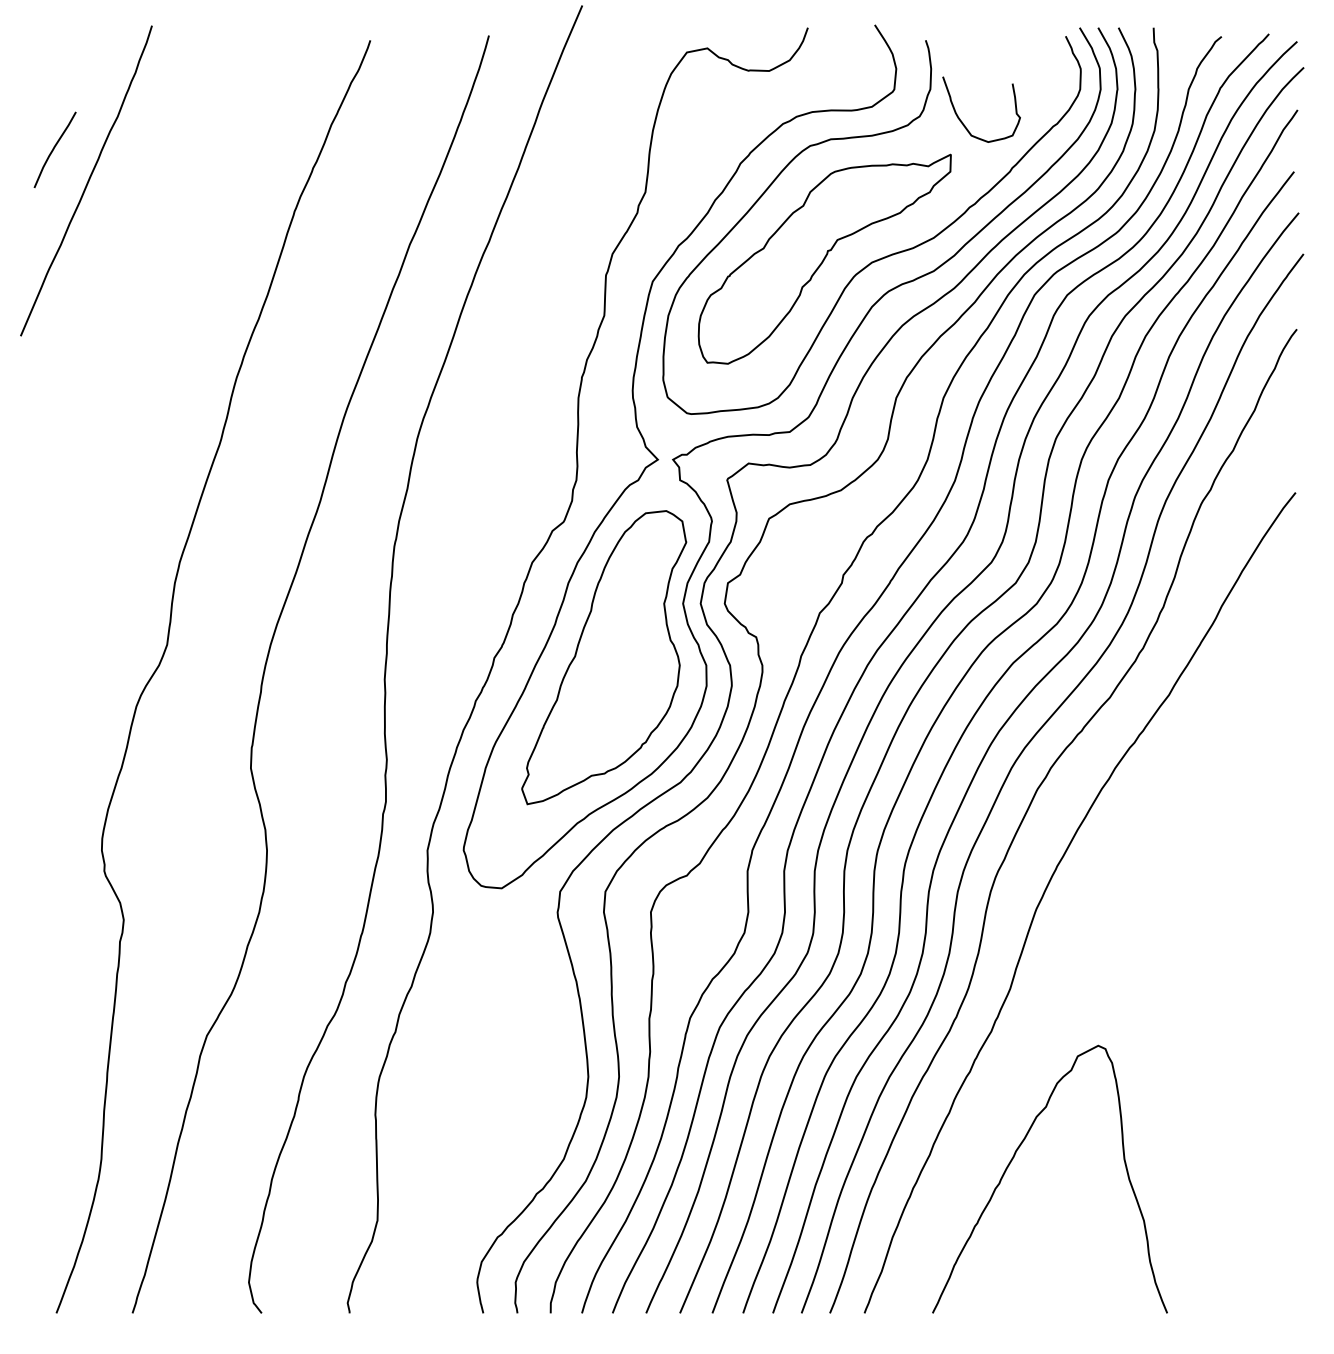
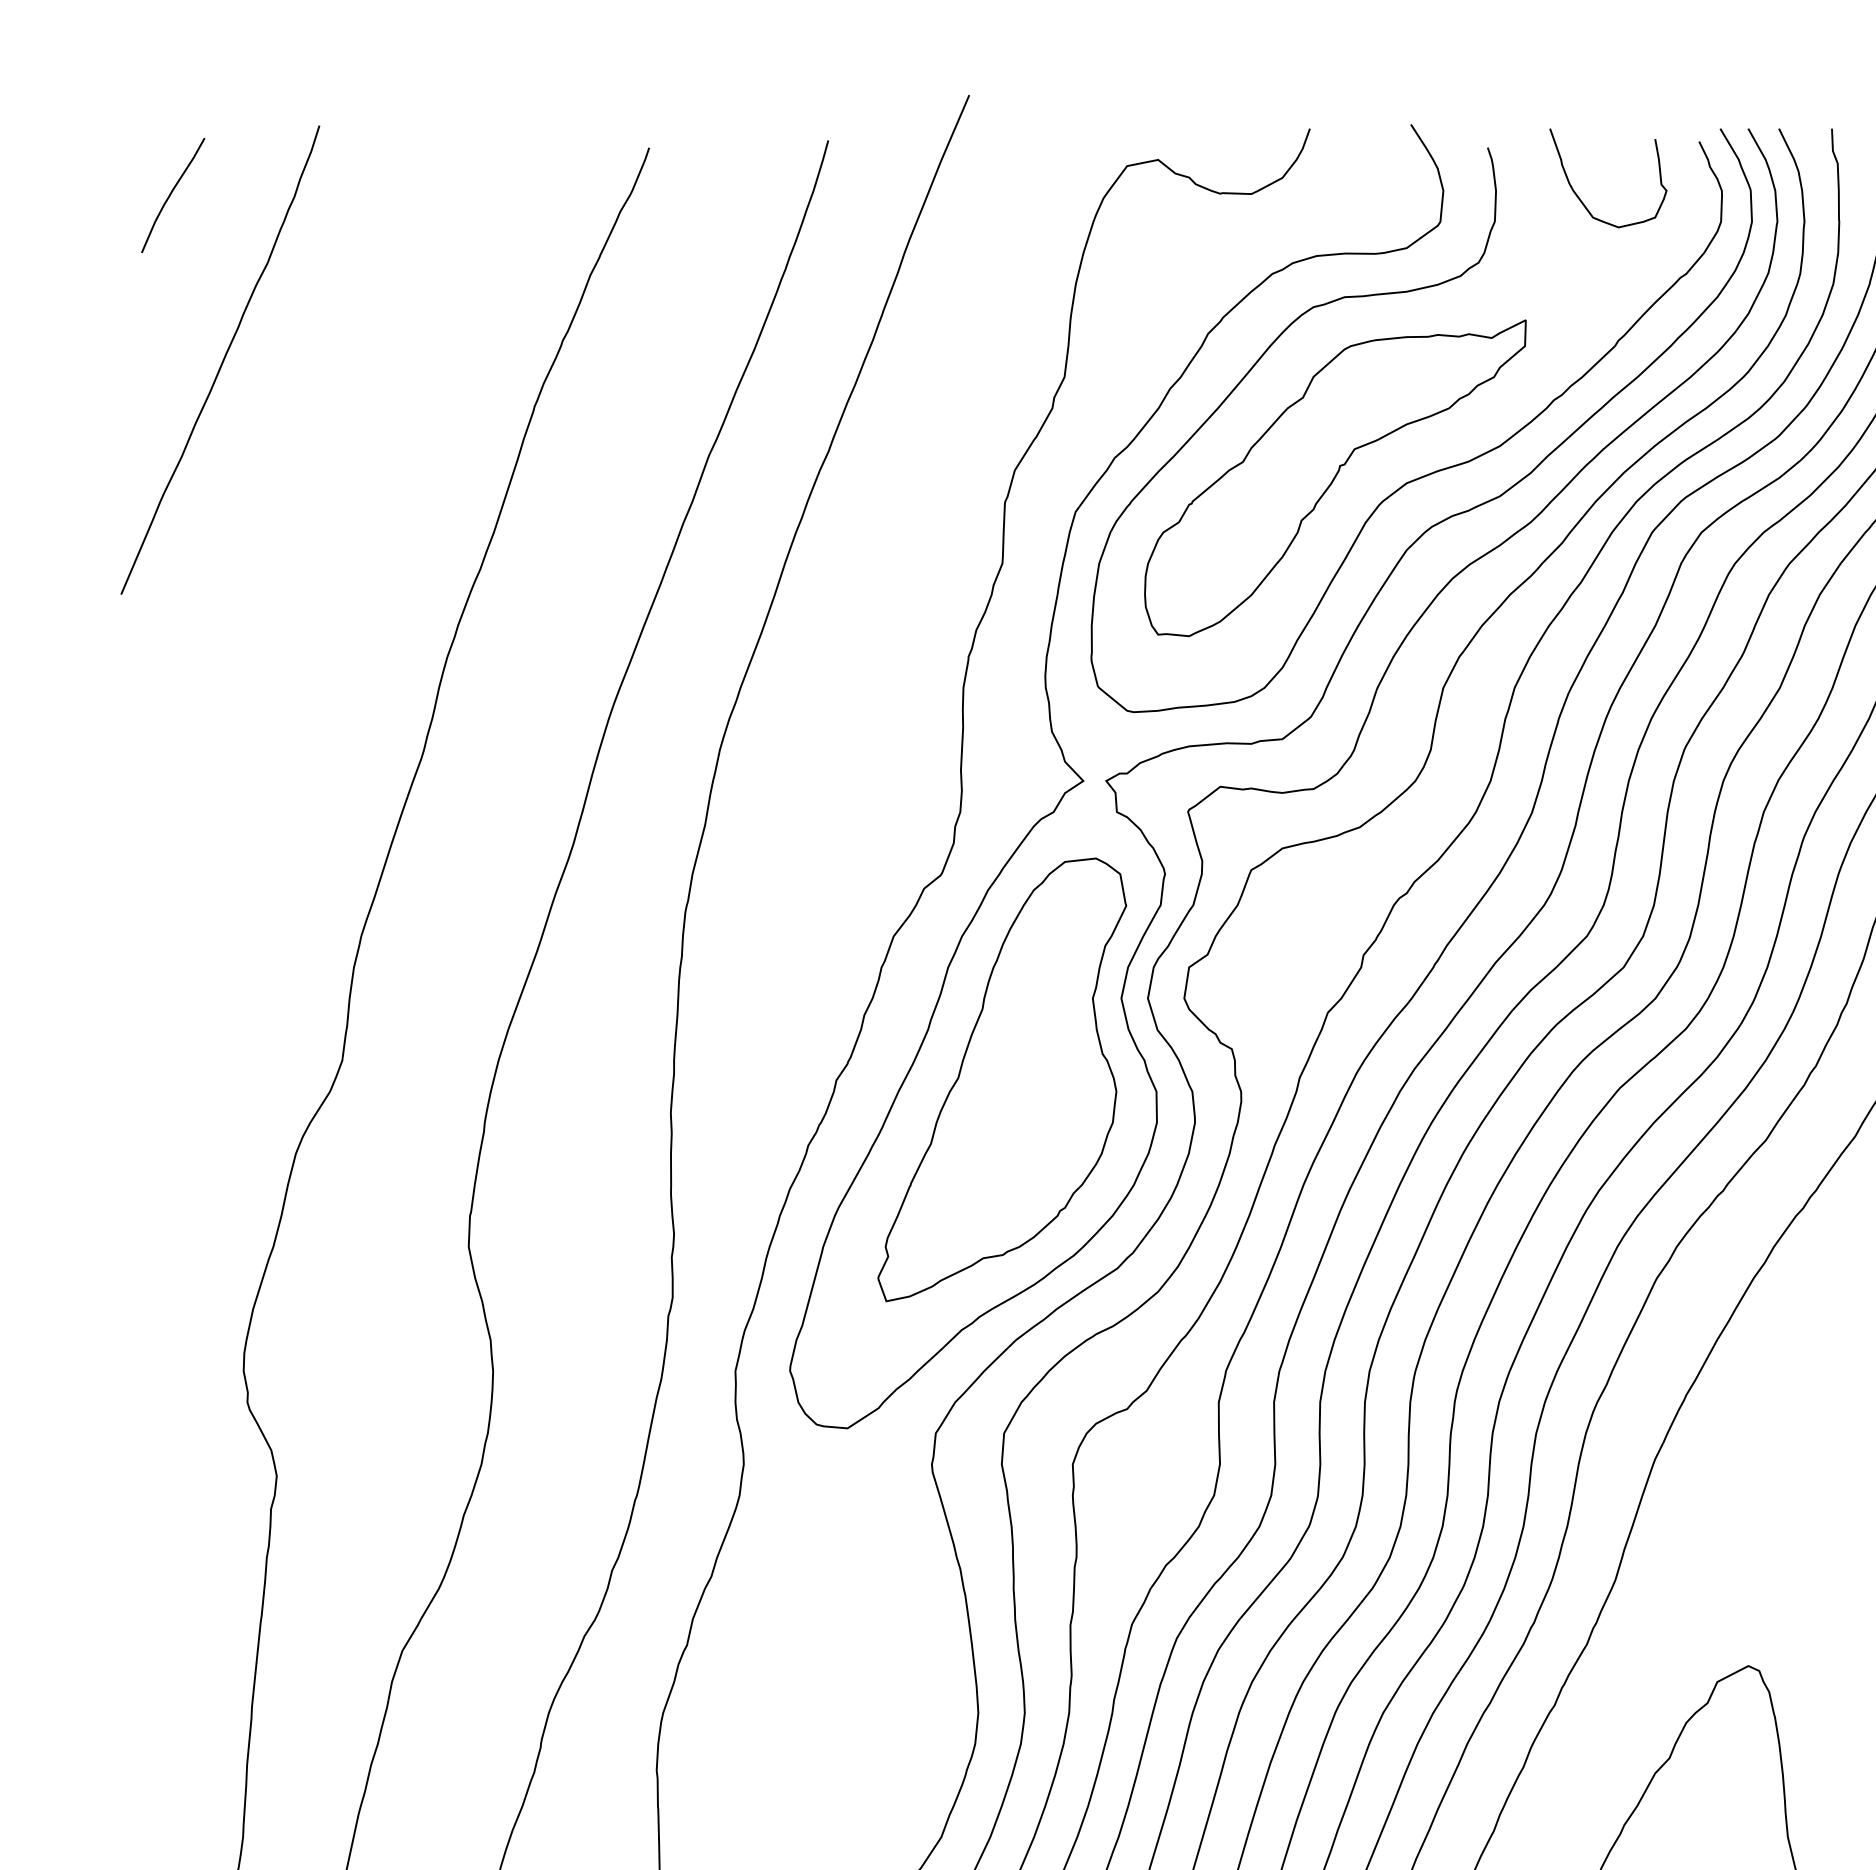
curve: (962, 121) -> (1579, 196), moved
curve: (54, 149) -> (172, 194), moved

